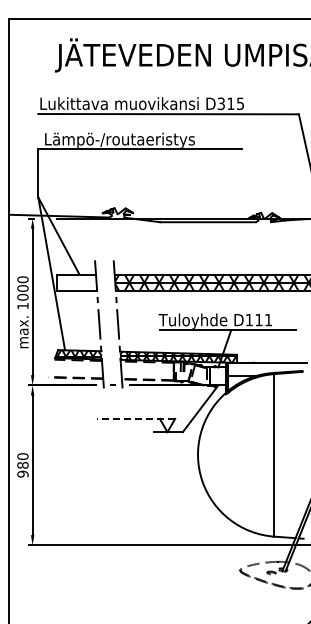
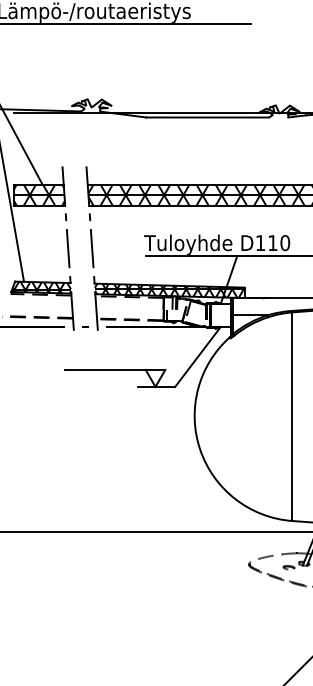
hatch: (76, 282) -> (38, 194), added
text: (268, 319) -> (285, 242), D111 -> D110
line: (135, 418) -> (114, 369), dashed -> solid

